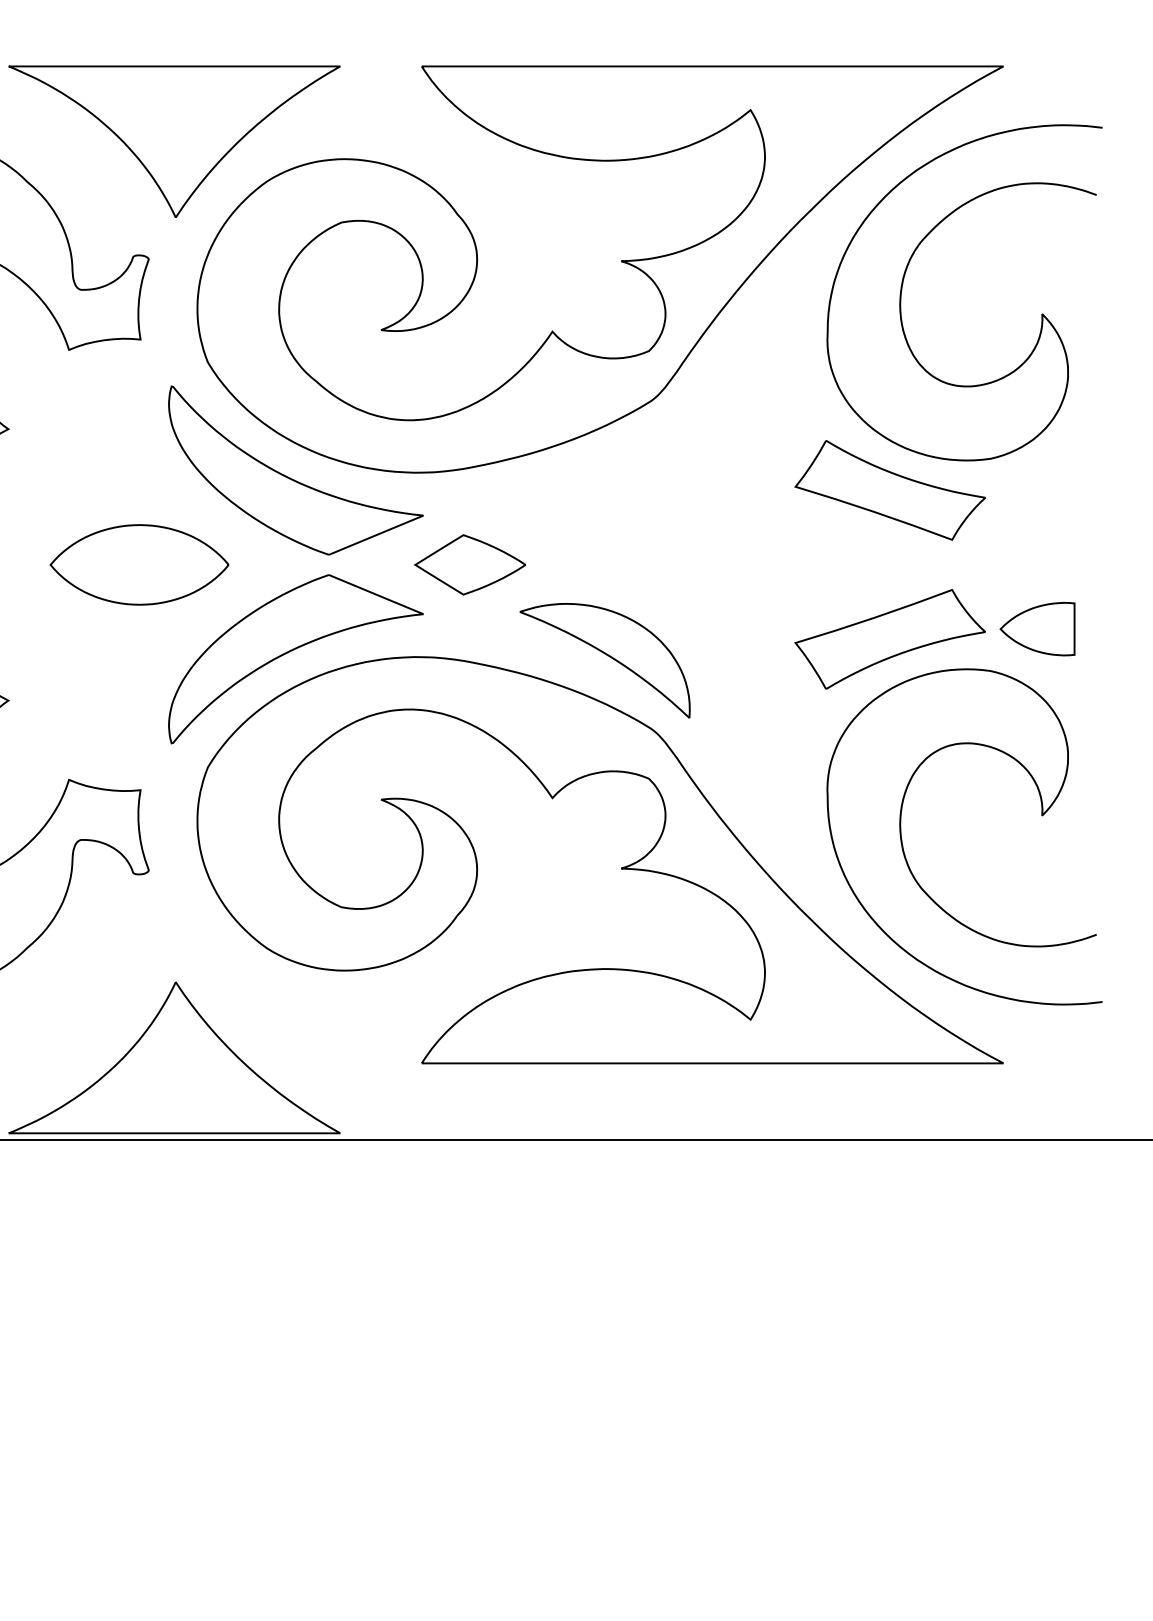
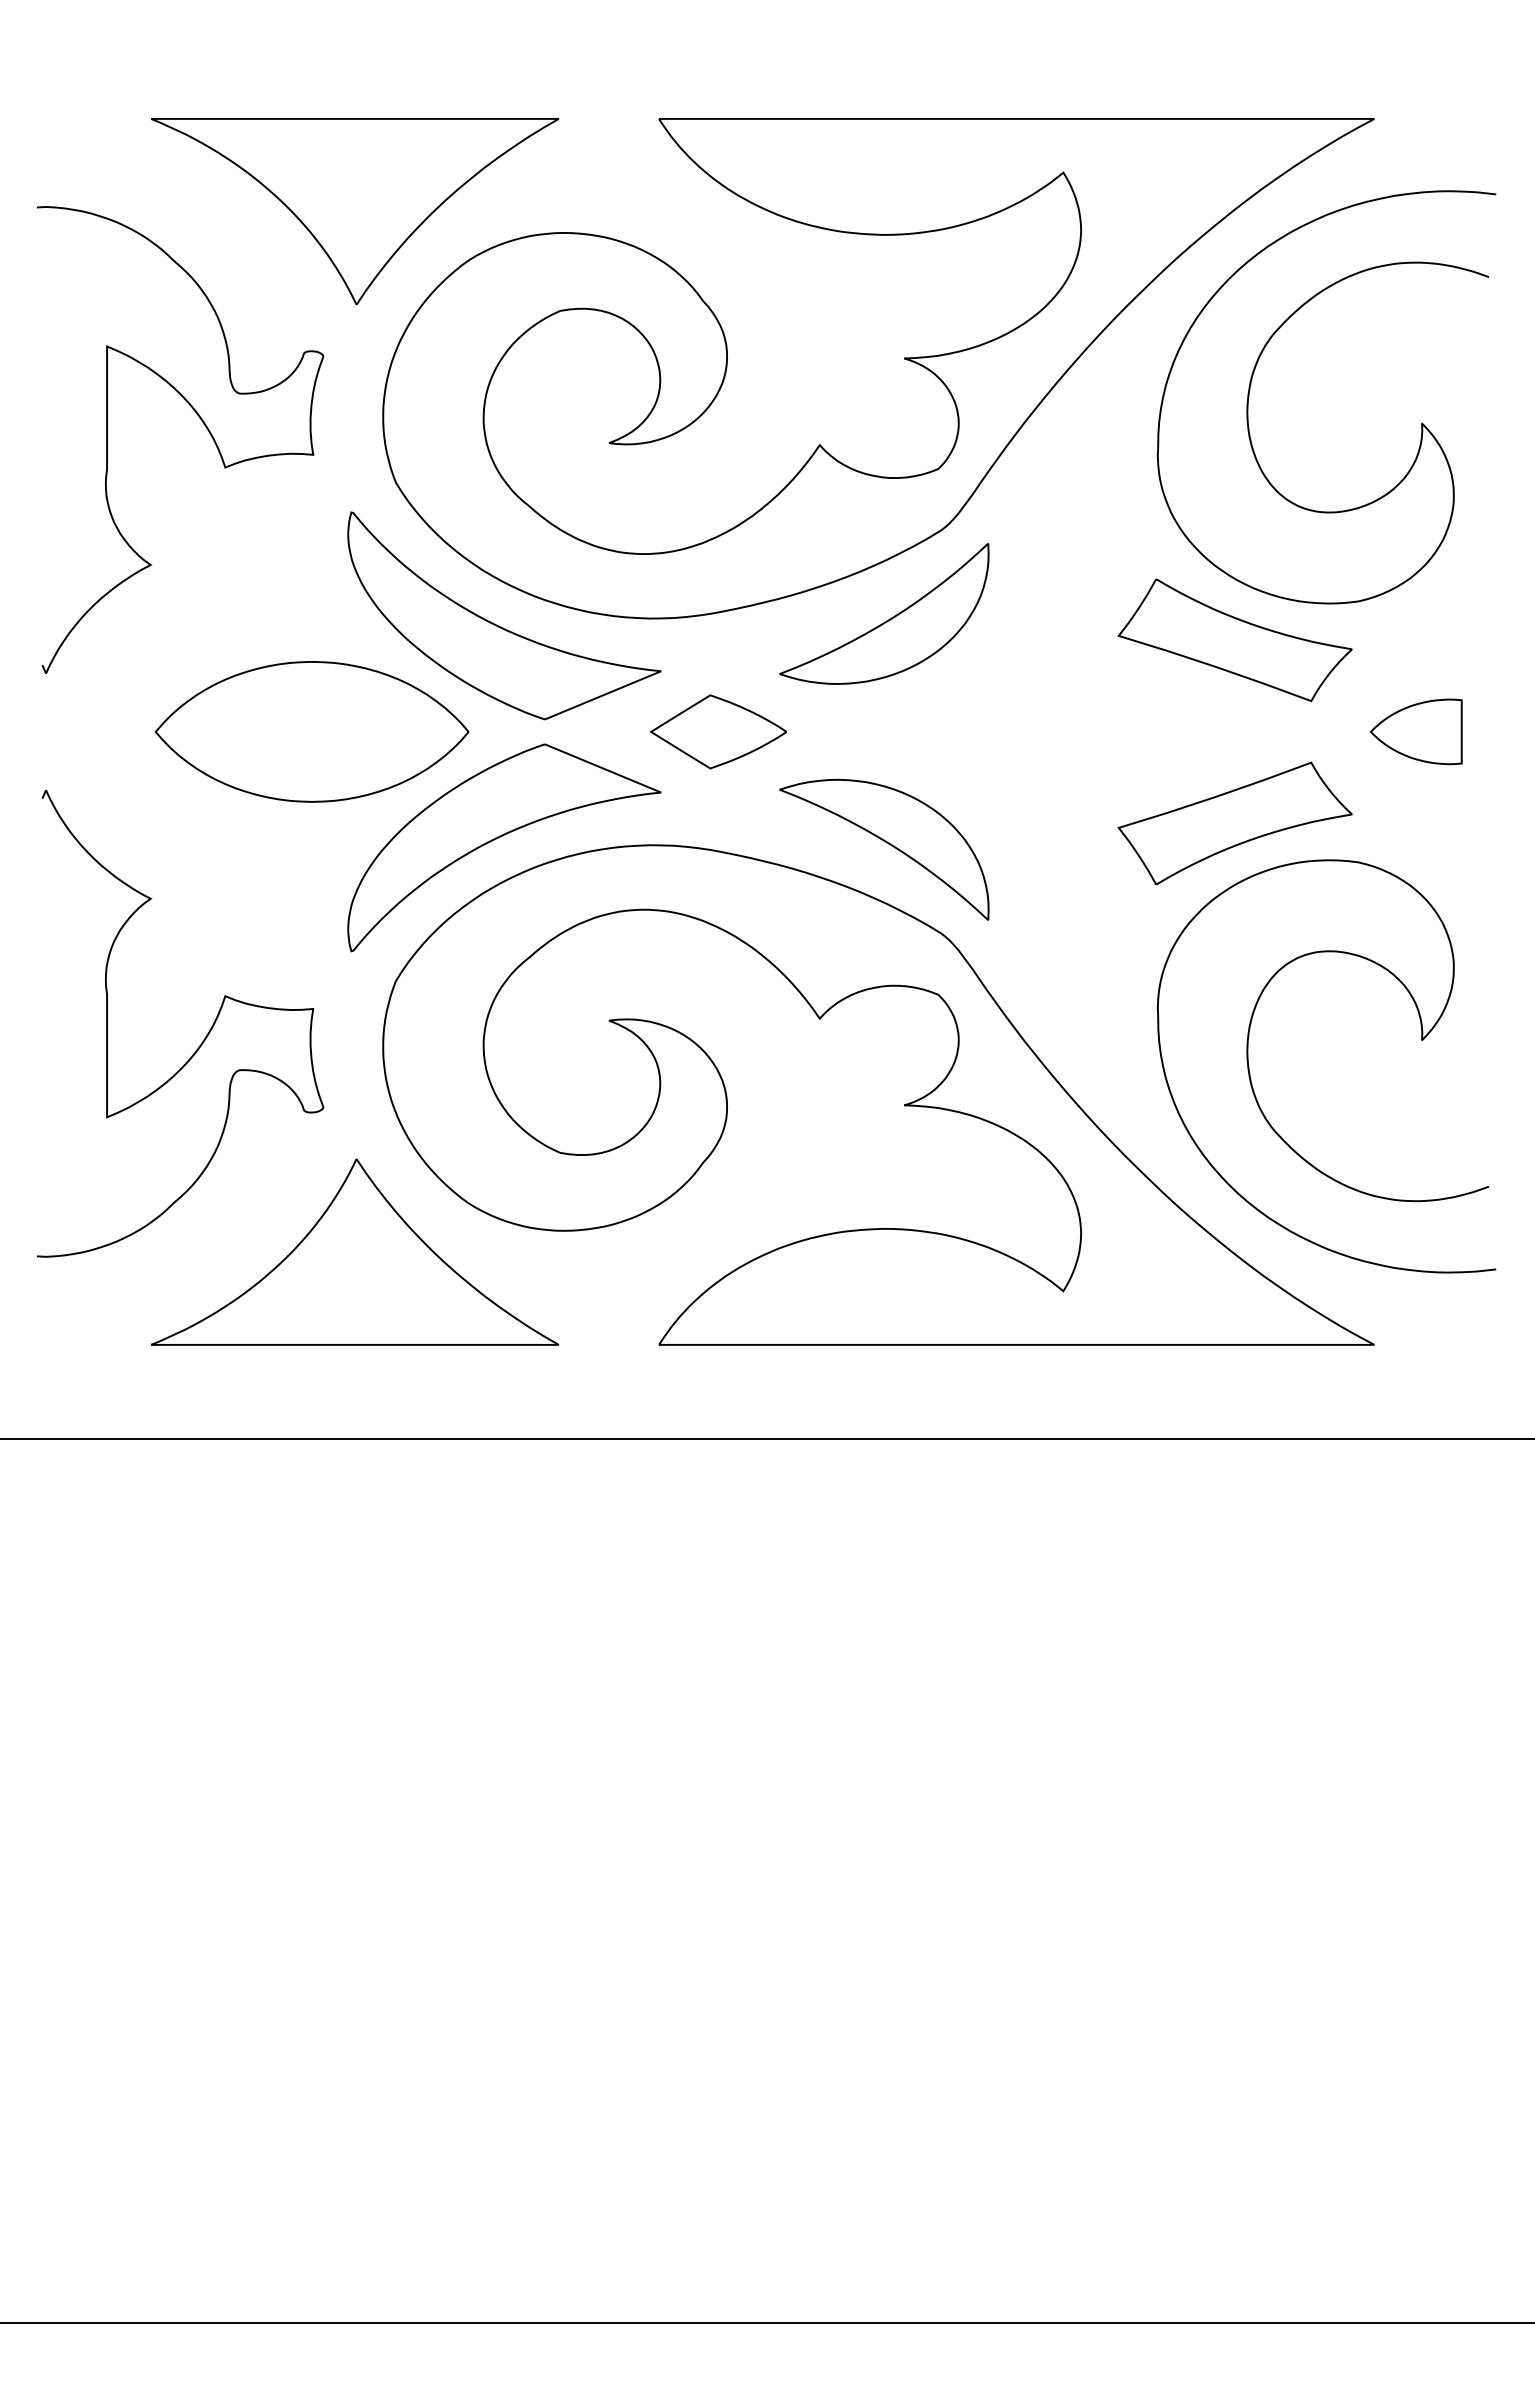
part: (609, 472) -> (889, 618), added
part: (139, 564) -> (311, 731), size x1.43
part: (1036, 628) -> (1415, 731), moved
part: (174, 1057) -> (355, 1251), moved

